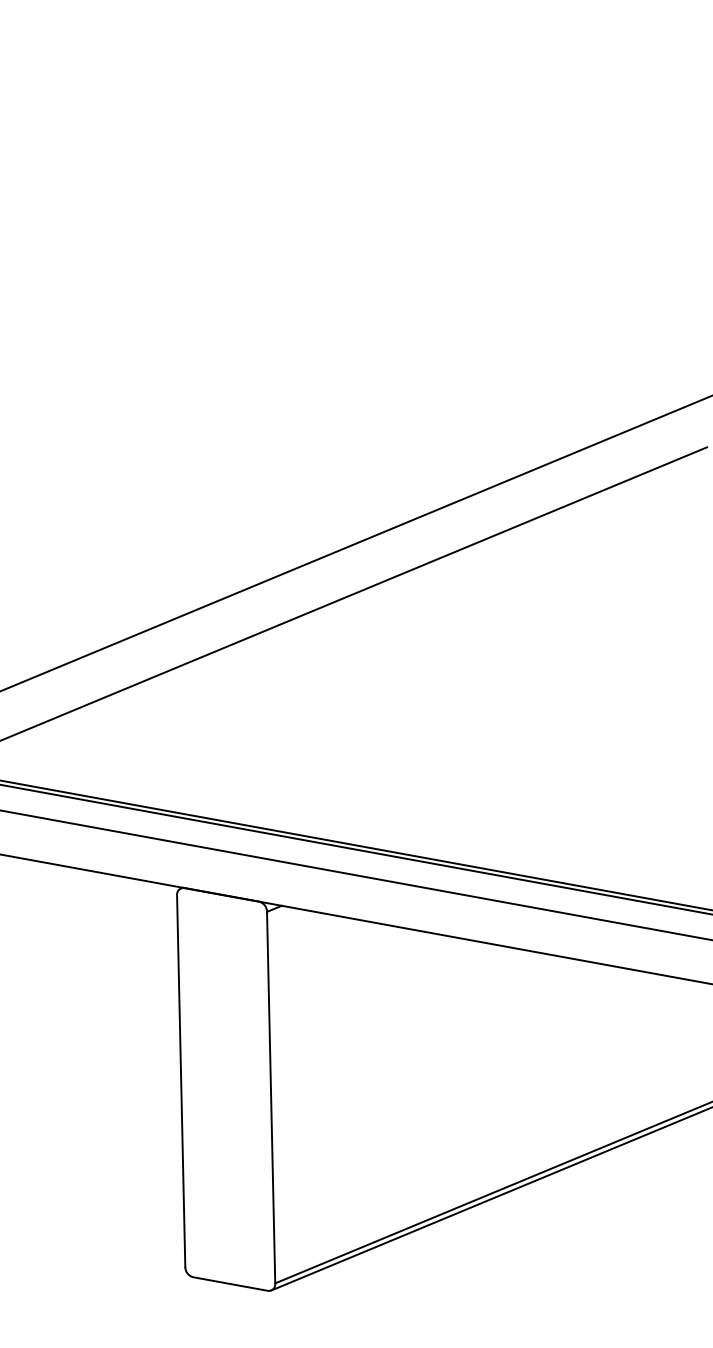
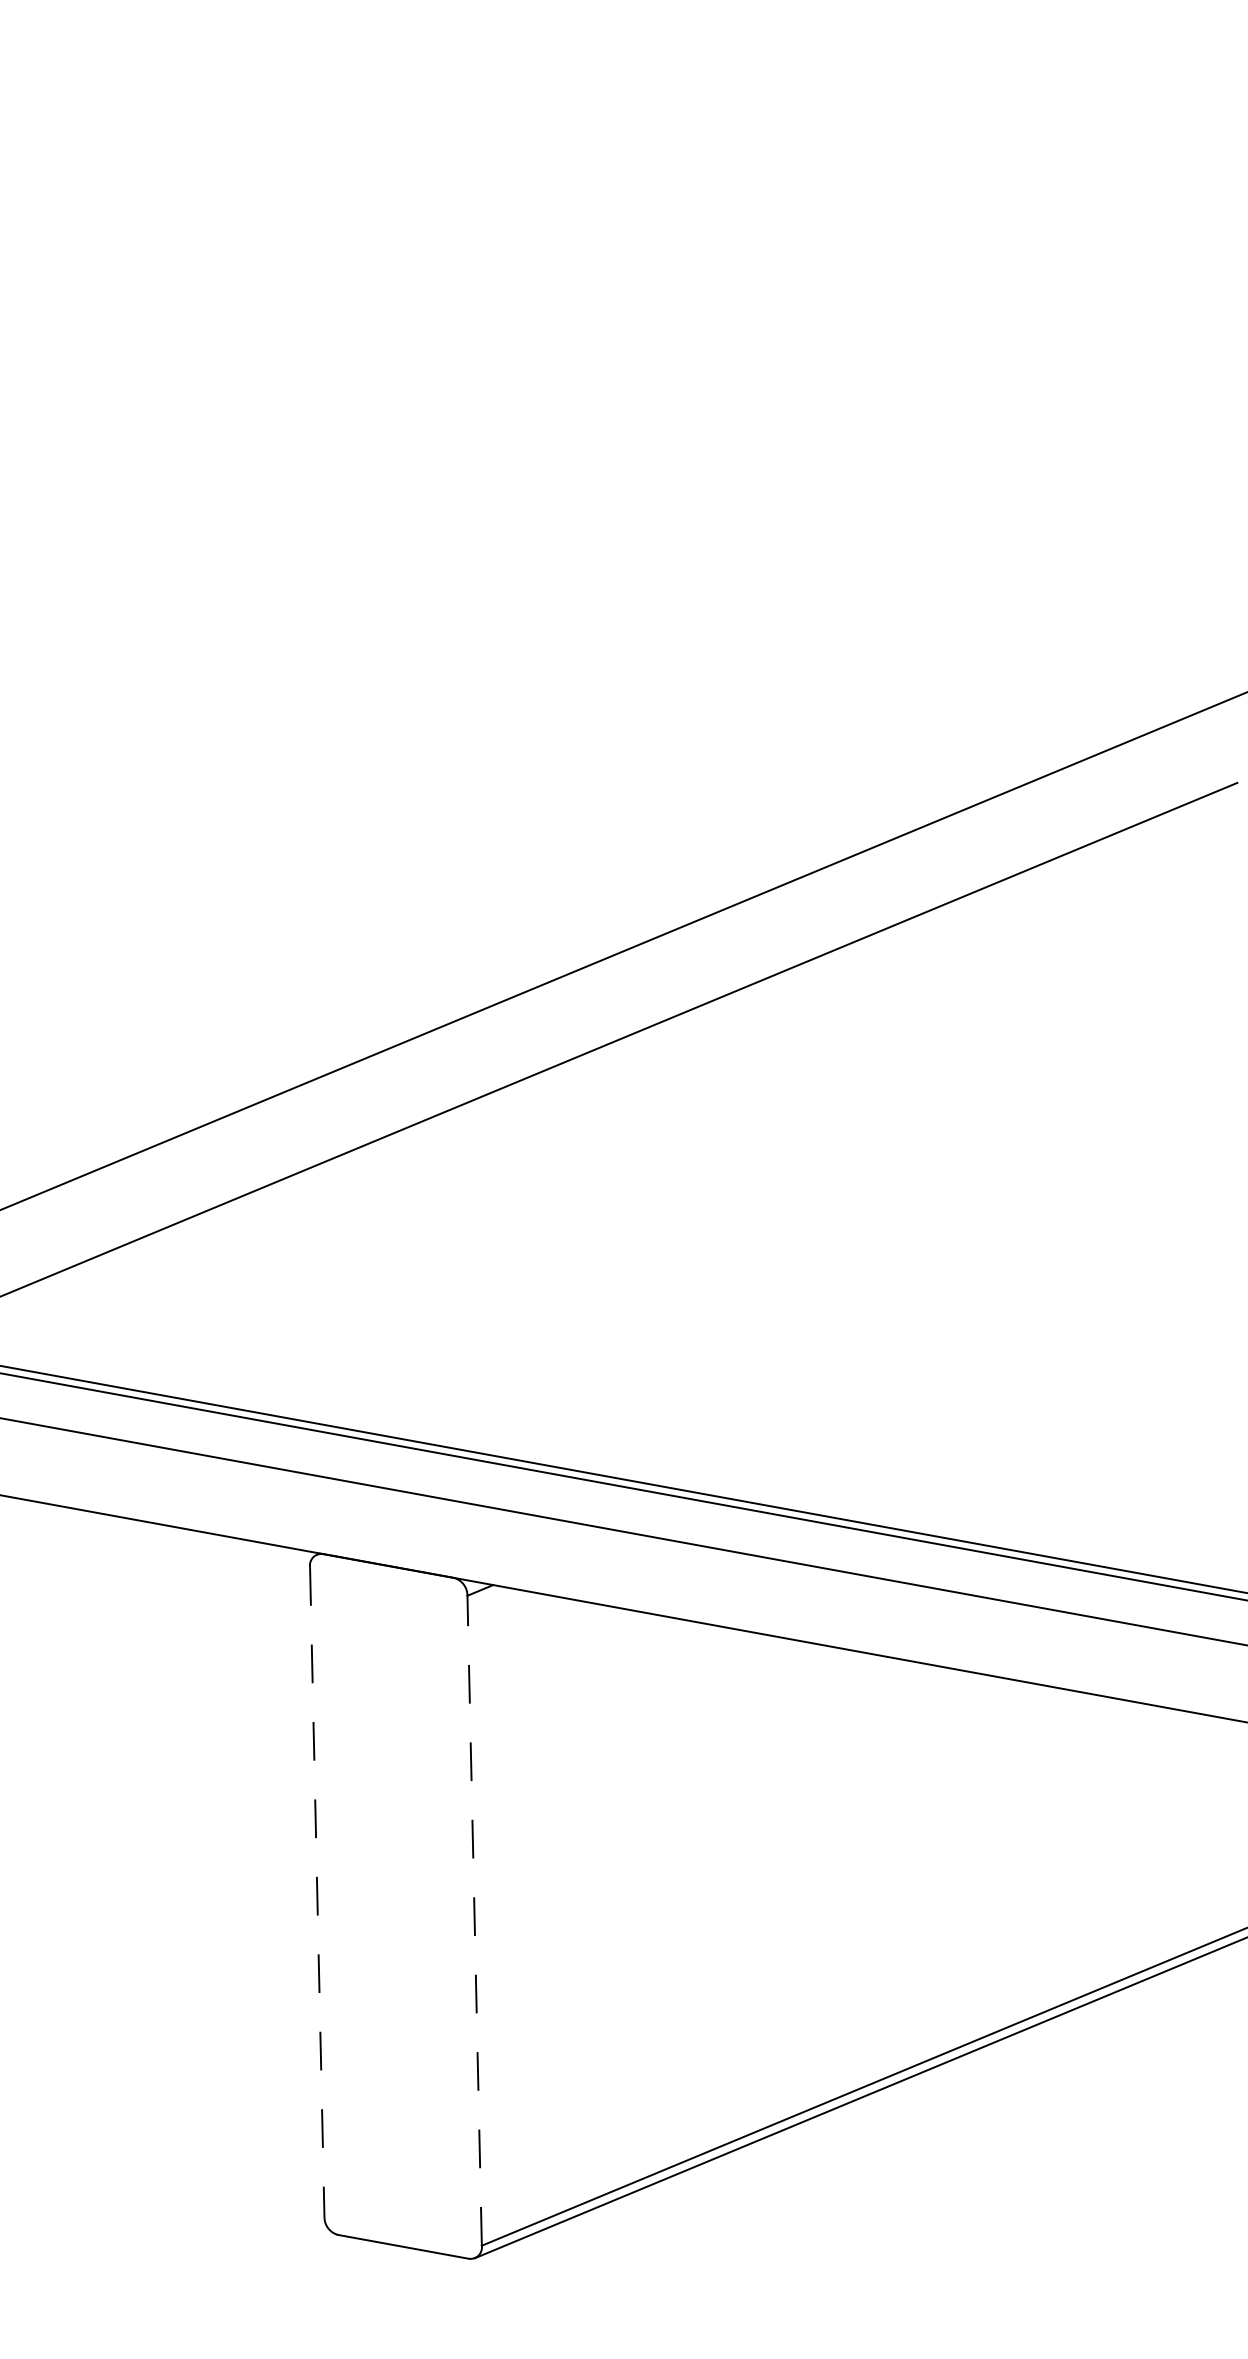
line: (181, 1081) -> (317, 1892), solid -> dashed
line: (271, 1097) -> (475, 1920), solid -> dashed

